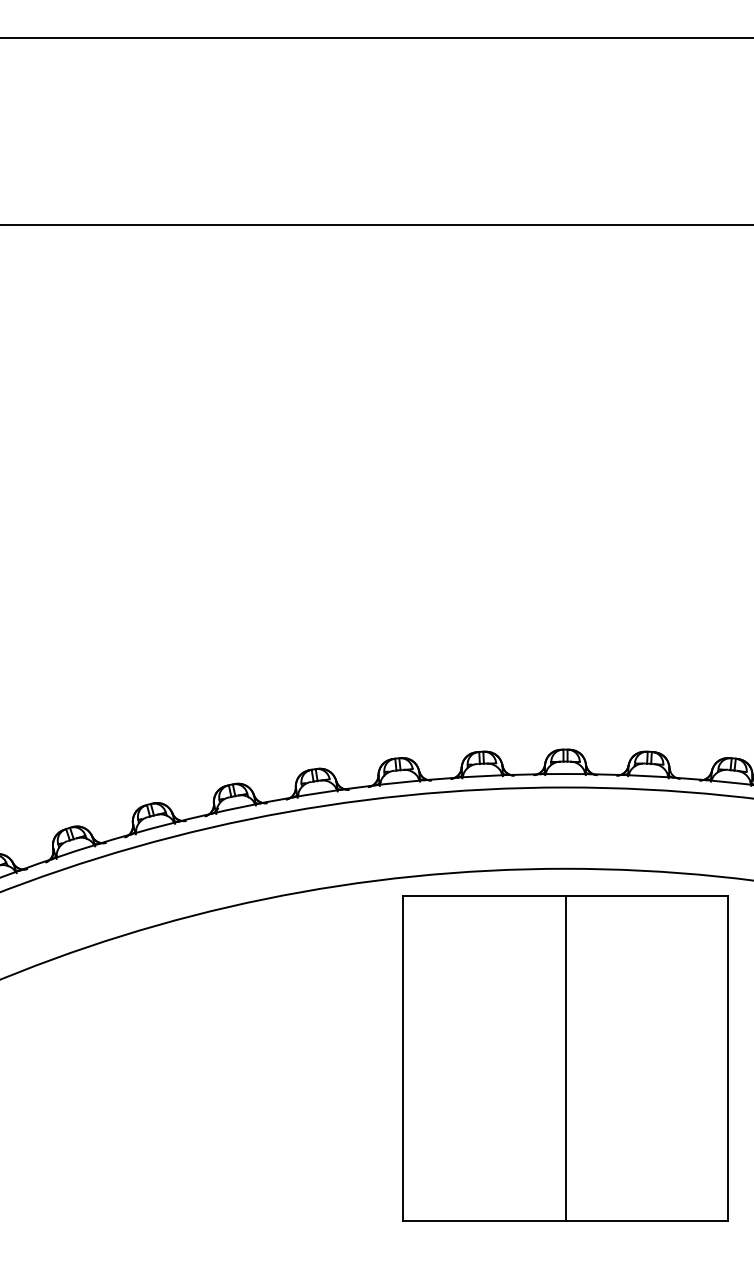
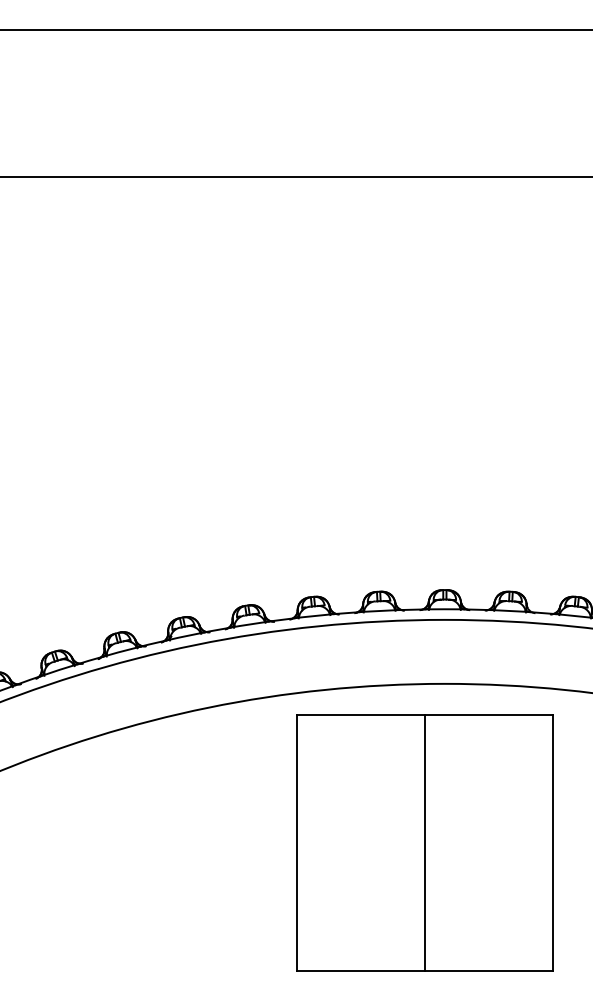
part: (565, 1058) -> (425, 842), moved

